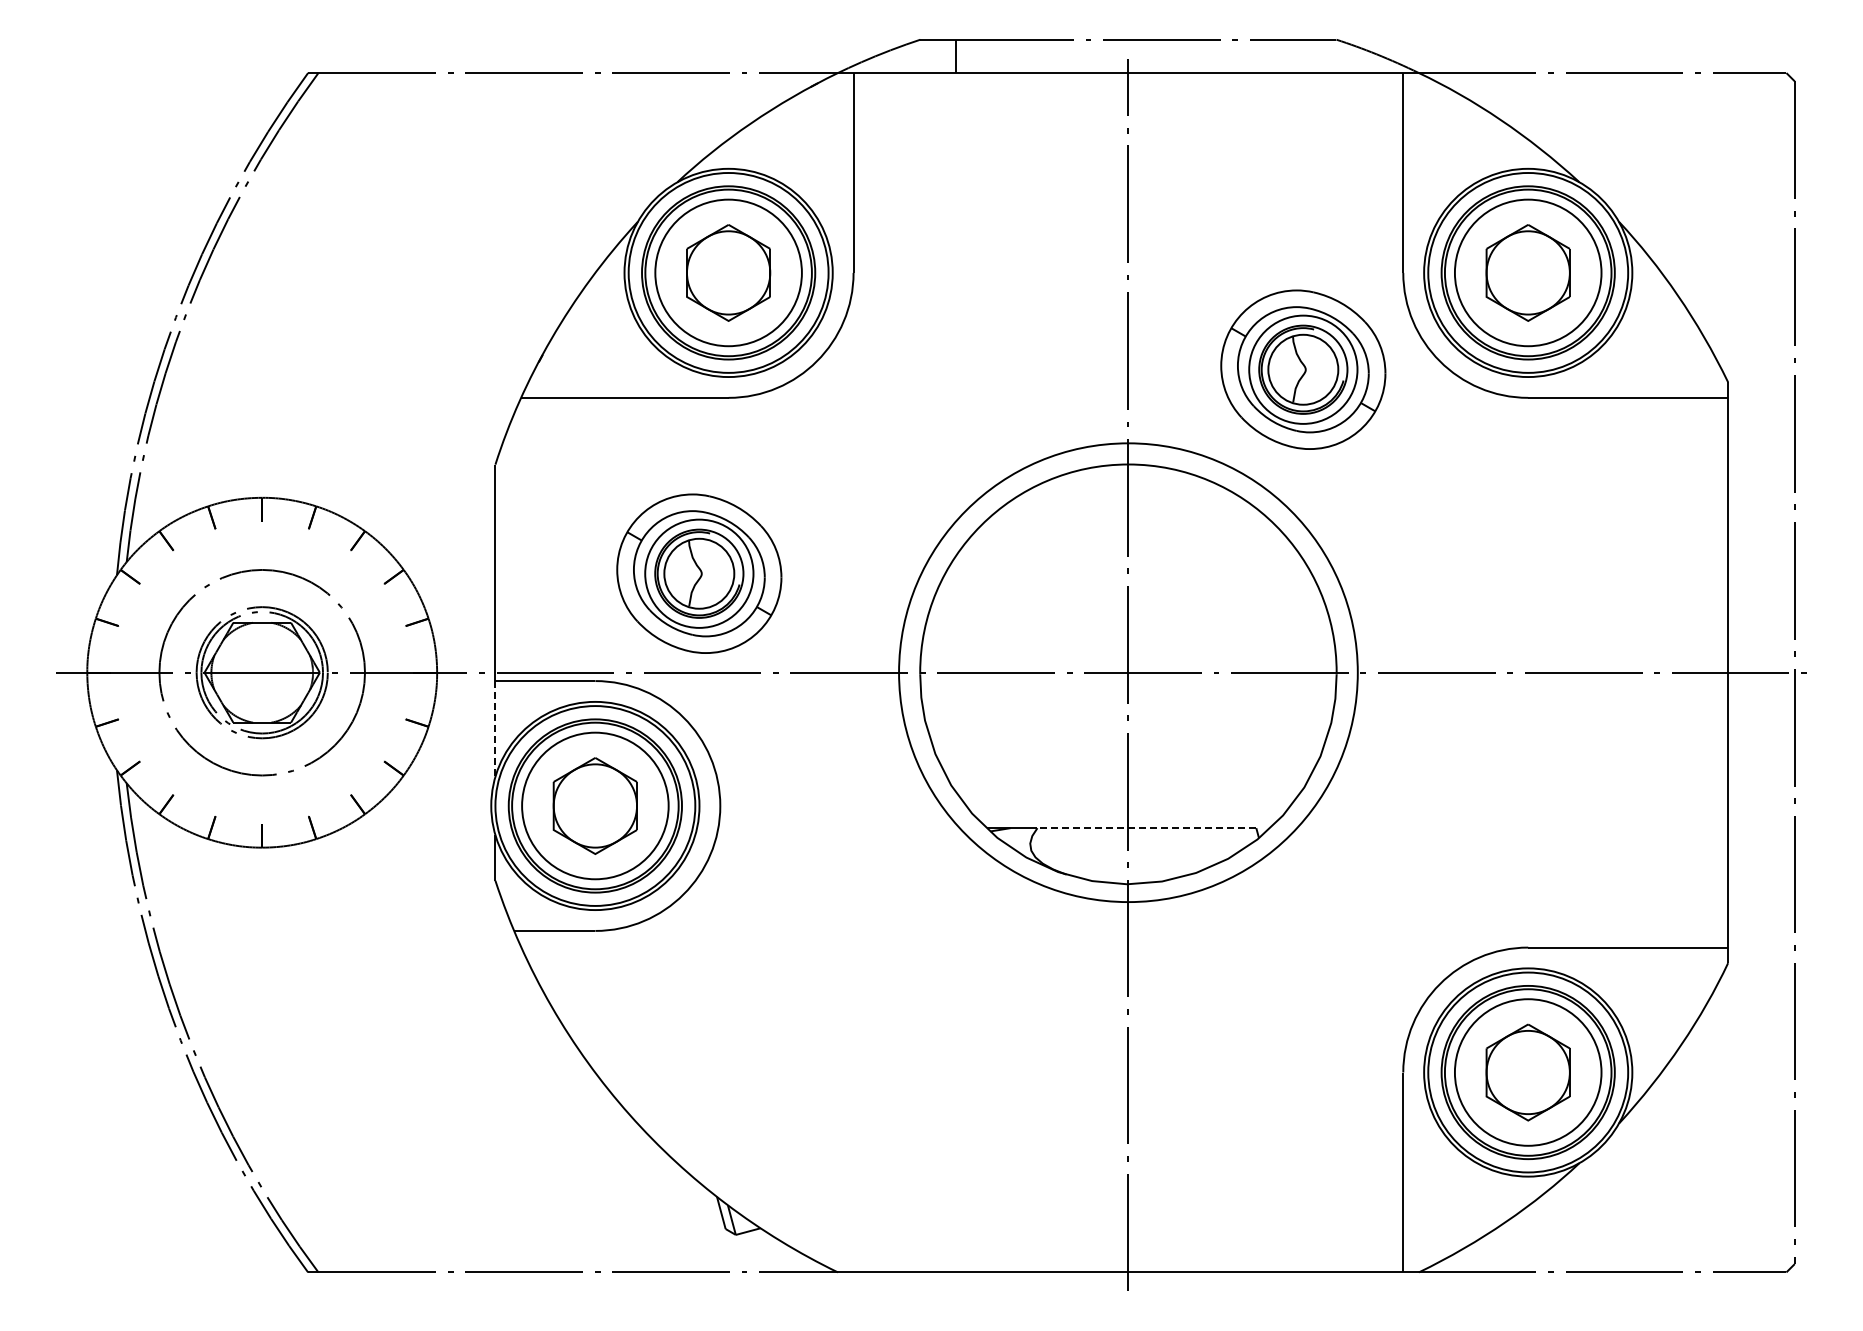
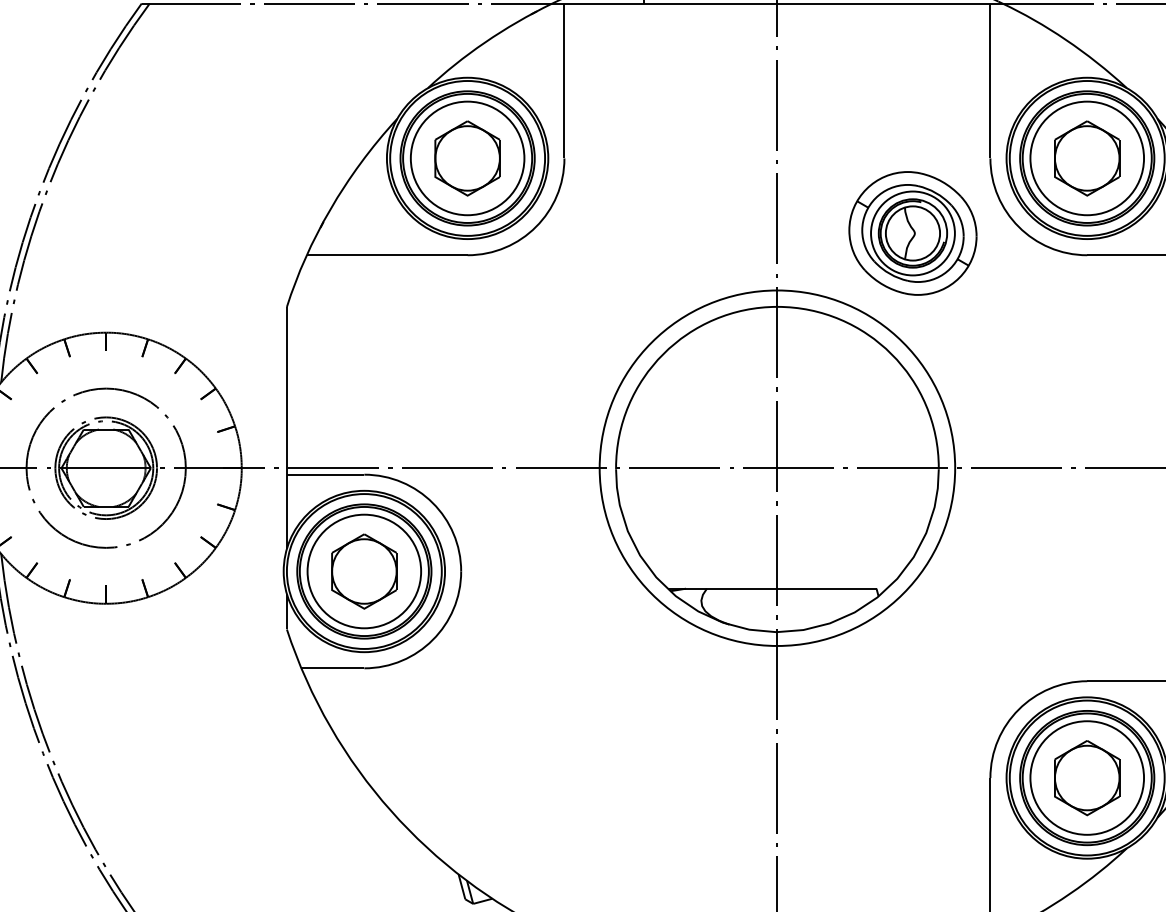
part: (699, 573) -> (445, 391), removed
line: (495, 728) -> (286, 511), dashed -> solid
line: (1146, 828) -> (791, 588), dashed -> solid

